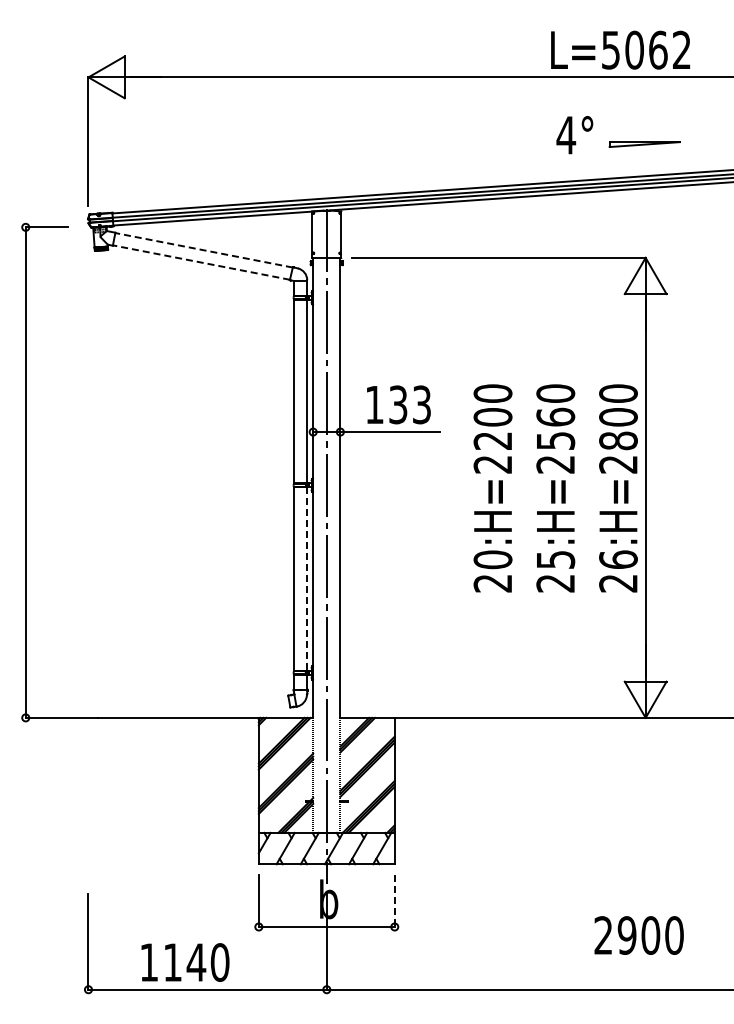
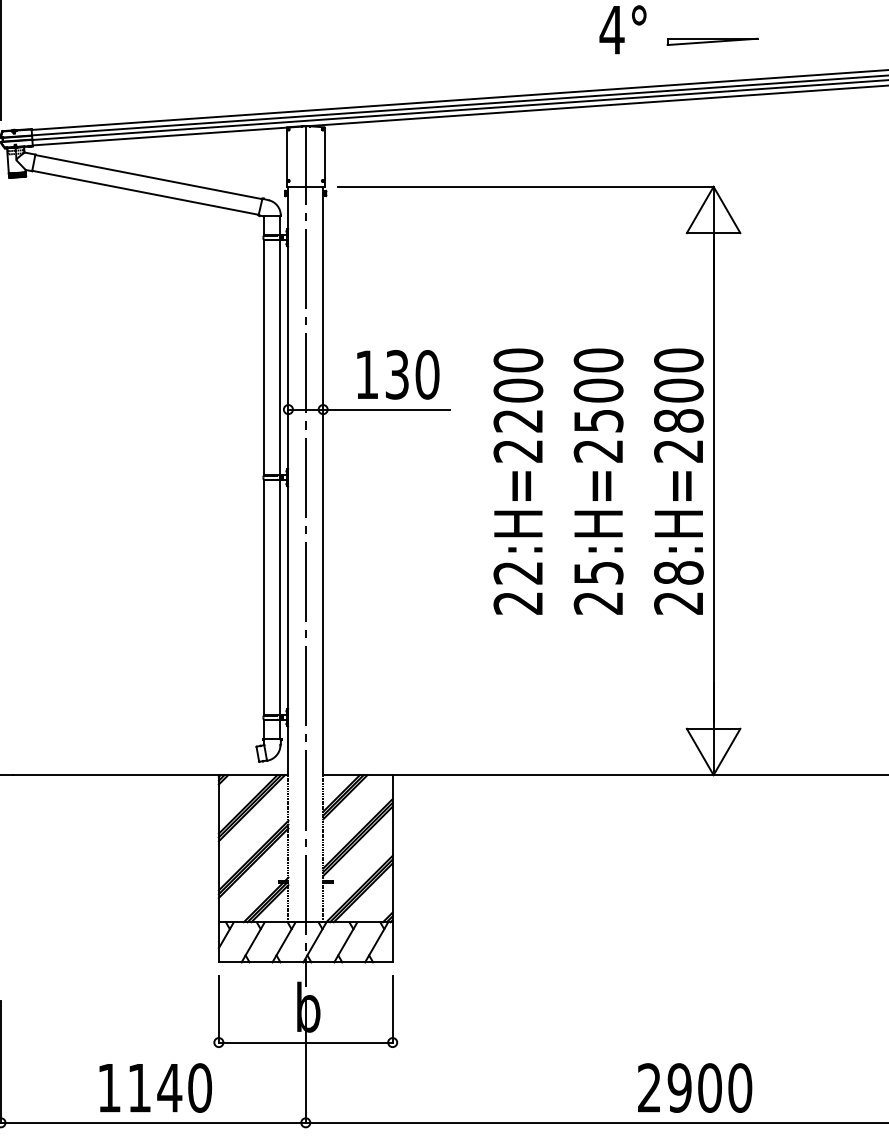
line: (203, 250) -> (148, 177), dashed -> solid
line: (200, 262) -> (144, 192), dashed -> solid
text: (421, 404) -> (426, 374), 133 -> 130
text: (555, 416) -> (598, 389), 25:H=2560 -> 25:H=2500
text: (492, 559) -> (517, 572), 20:H=2200 -> 22:H=2200
text: (618, 559) -> (678, 572), 26:H=2800 -> 28:H=2800
line: (306, 579) -> (279, 598), dashed -> solid
line: (394, 901) -> (392, 1009), dashed -> solid
text: (638, 935) -> (694, 1087), moved
text: (185, 962) -> (155, 1087), moved

